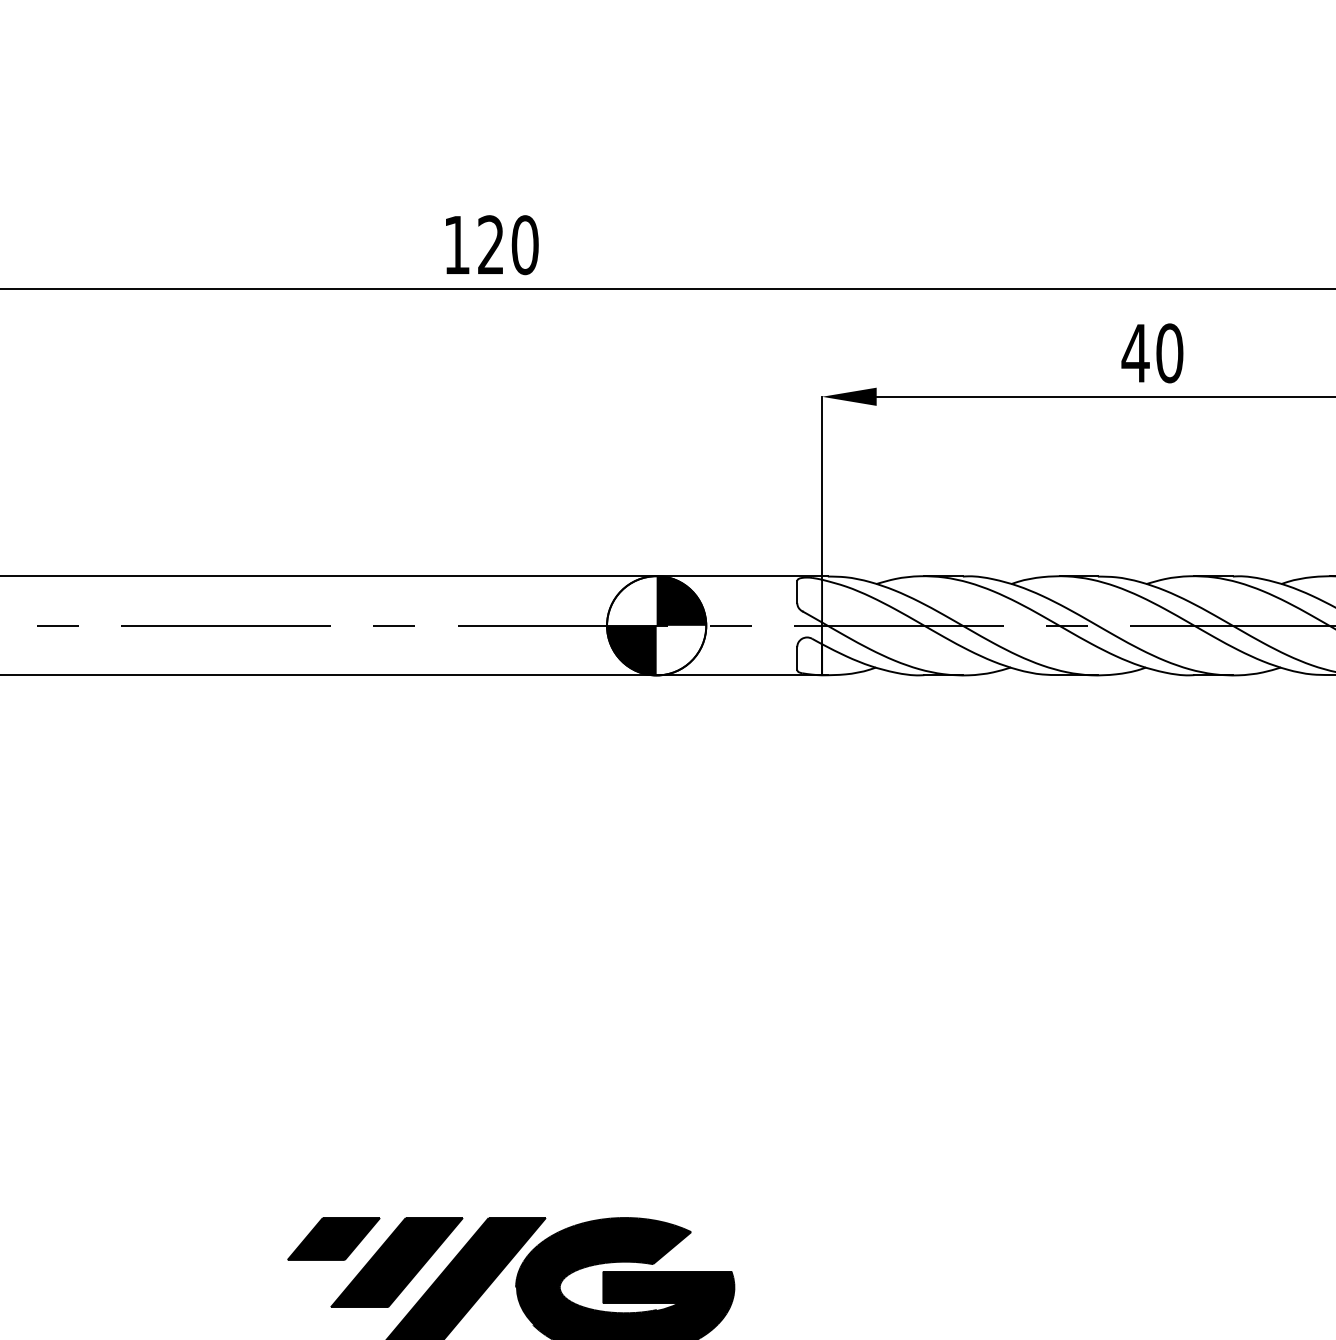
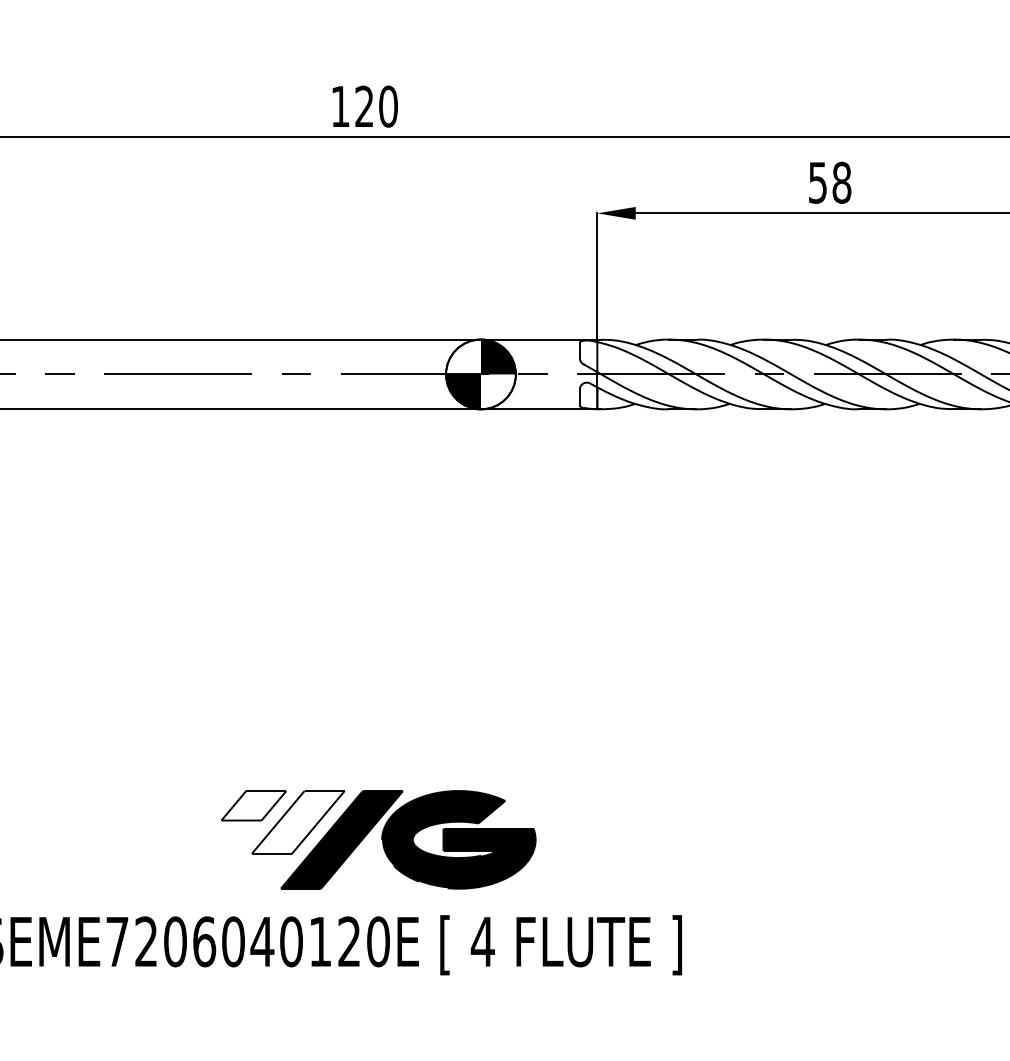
text: (1152, 352) -> (829, 182), 40 -> 58
fill: (333, 1238) -> (253, 805), removed
fill: (395, 1262) -> (297, 822), removed

